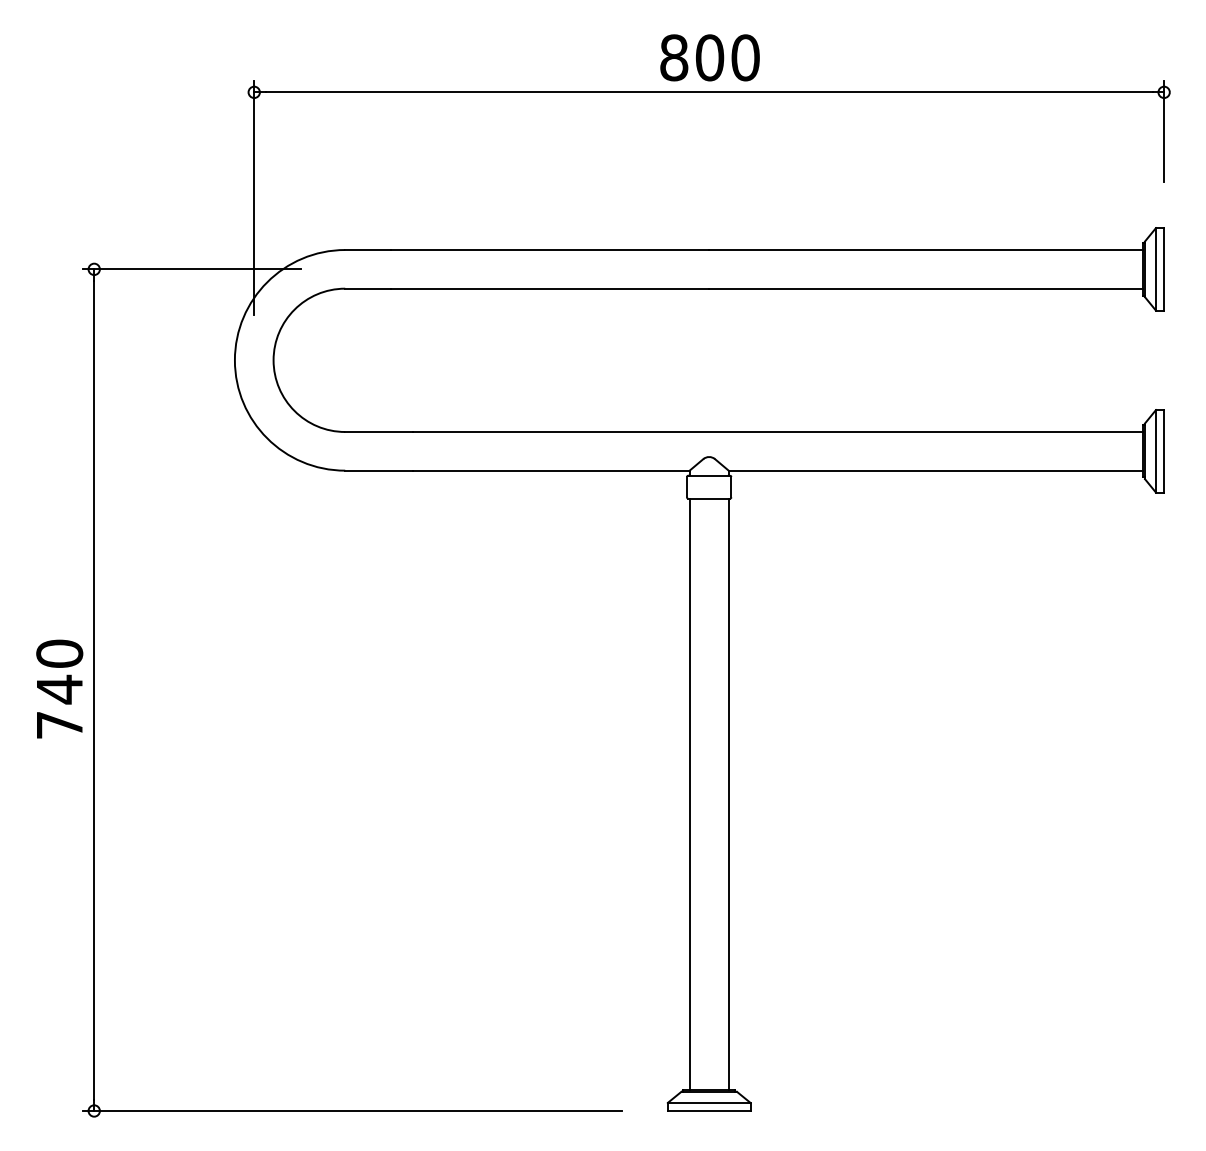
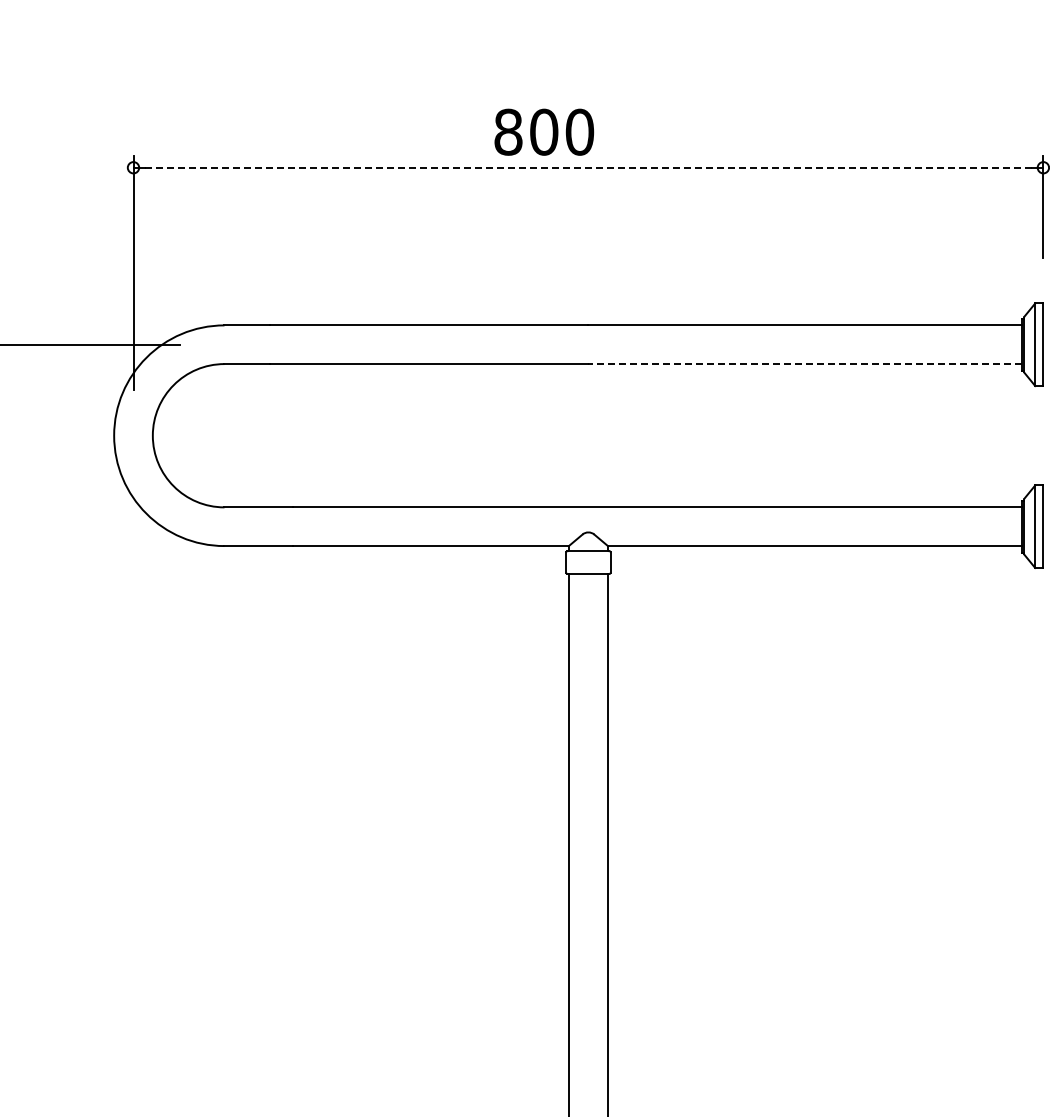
text: (709, 57) -> (543, 131), moved
line: (709, 92) -> (588, 167), solid -> dashed
line: (926, 288) -> (805, 363), solid -> dashed

